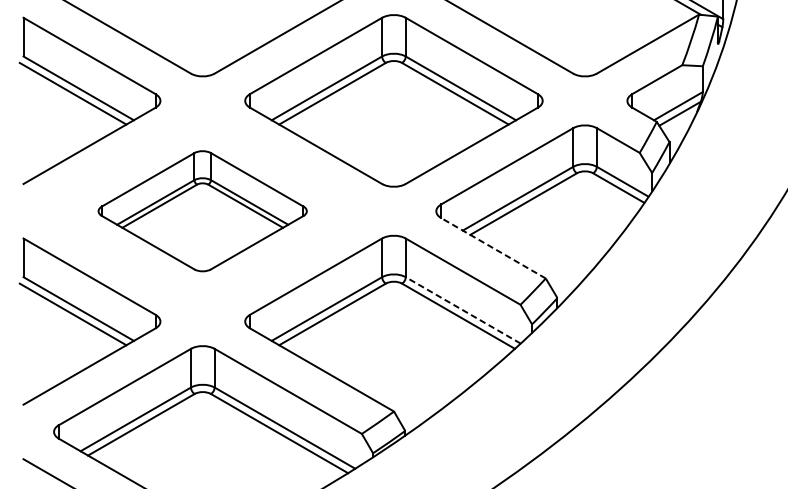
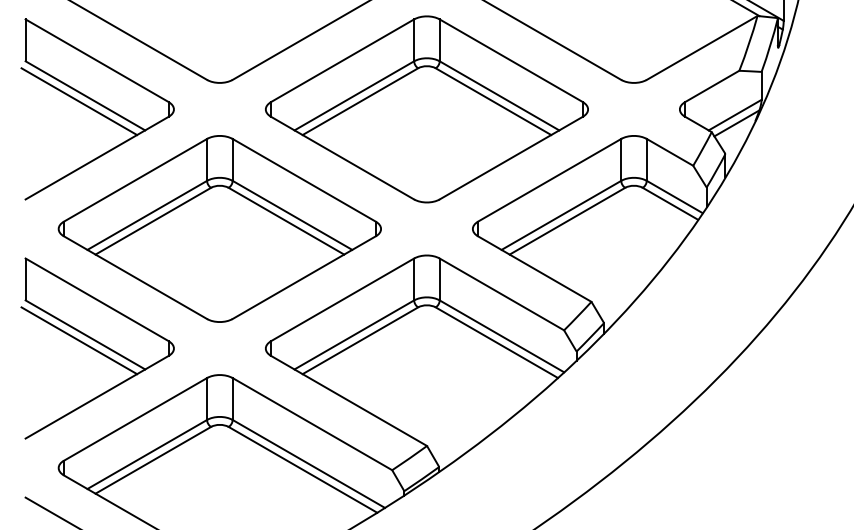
part: (202, 210) -> (219, 228), size x1.43
line: (493, 247) -> (534, 268), dashed -> solid
line: (462, 310) -> (501, 336), dashed -> solid

